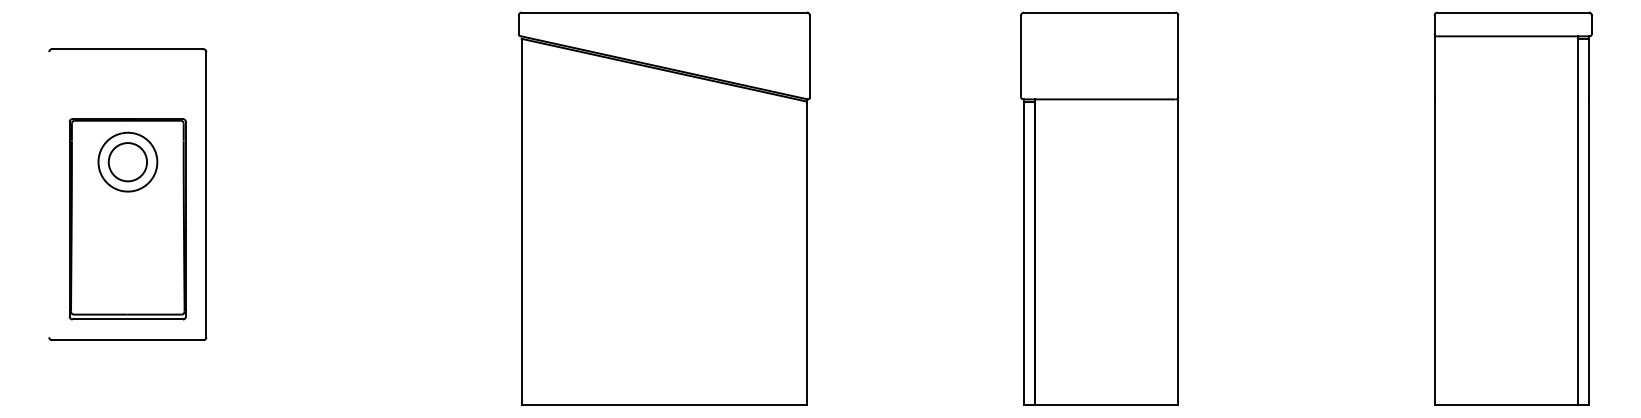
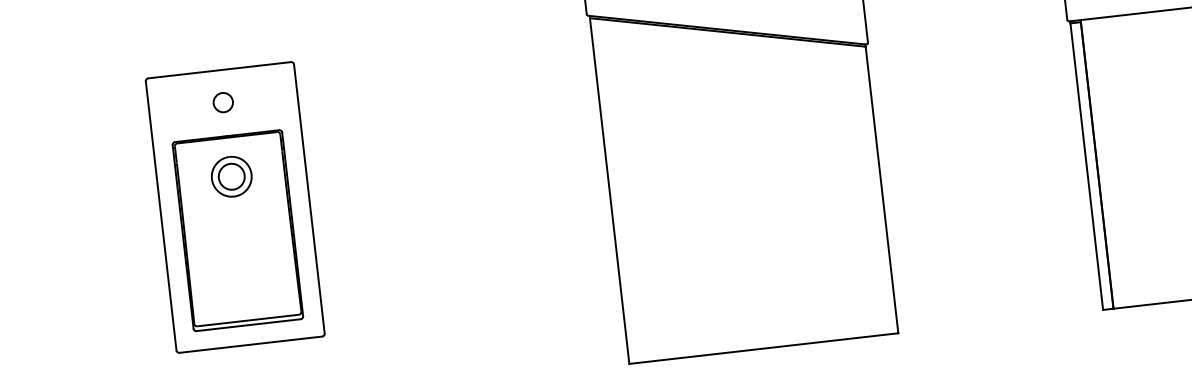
circle: (127, 83) -> (223, 102), added
part: (127, 161) -> (231, 176), size x0.71
line: (49, 194) -> (161, 215), added

